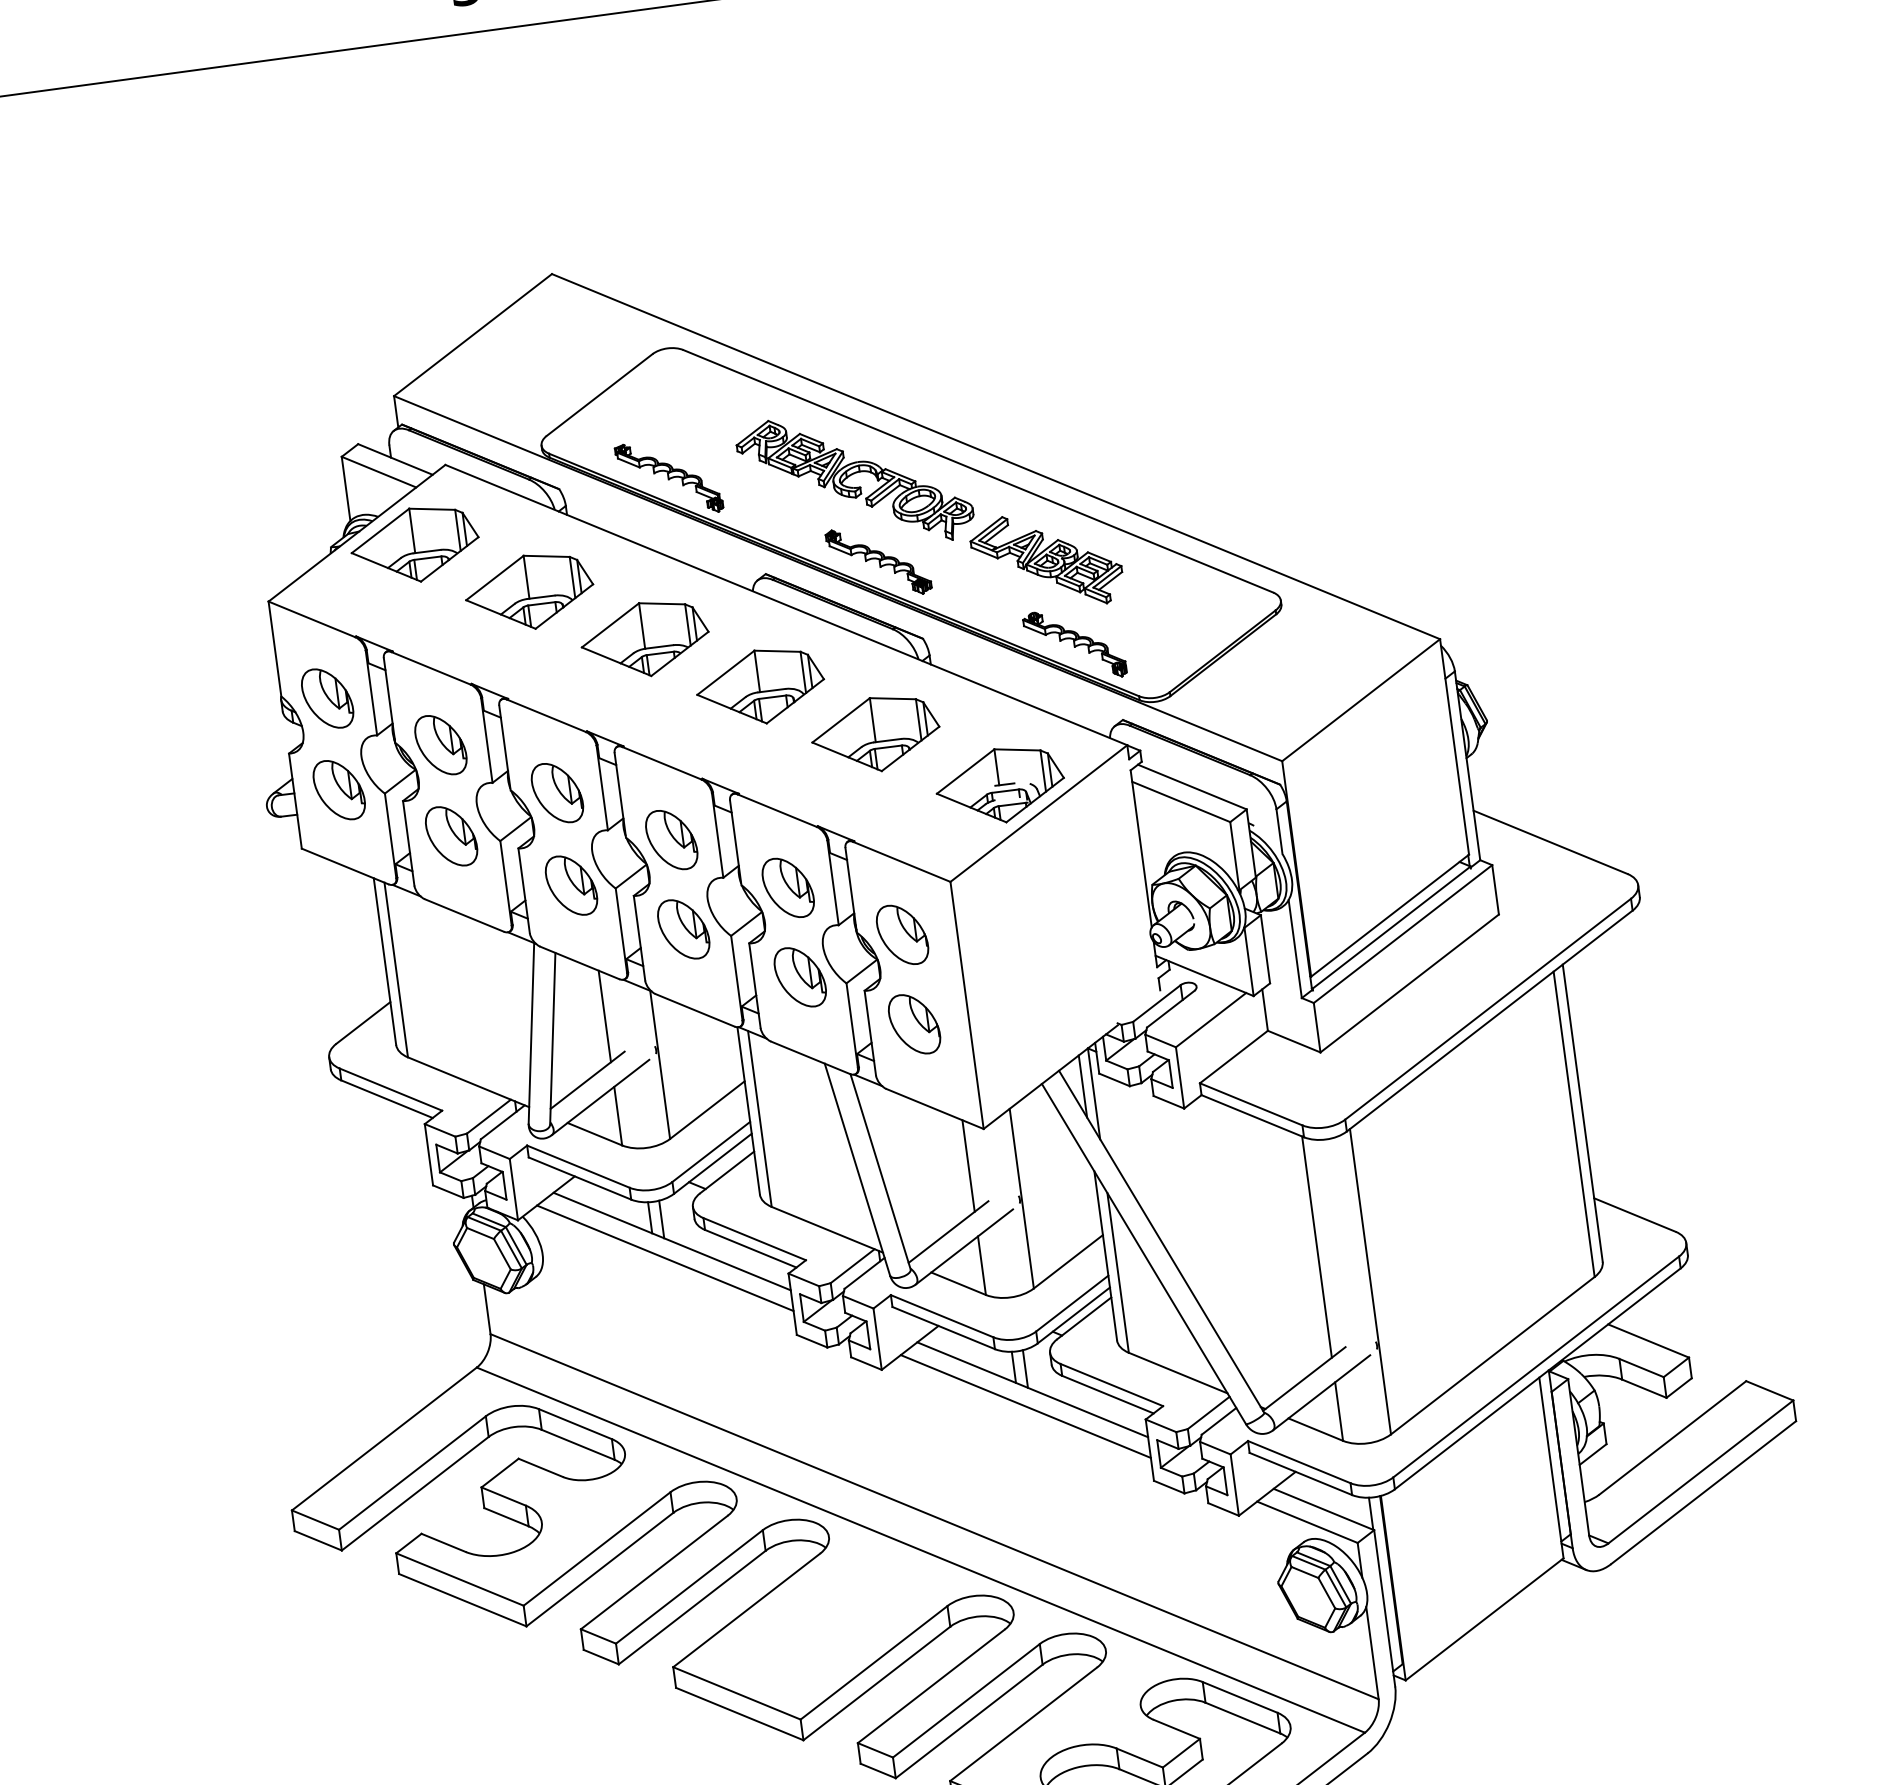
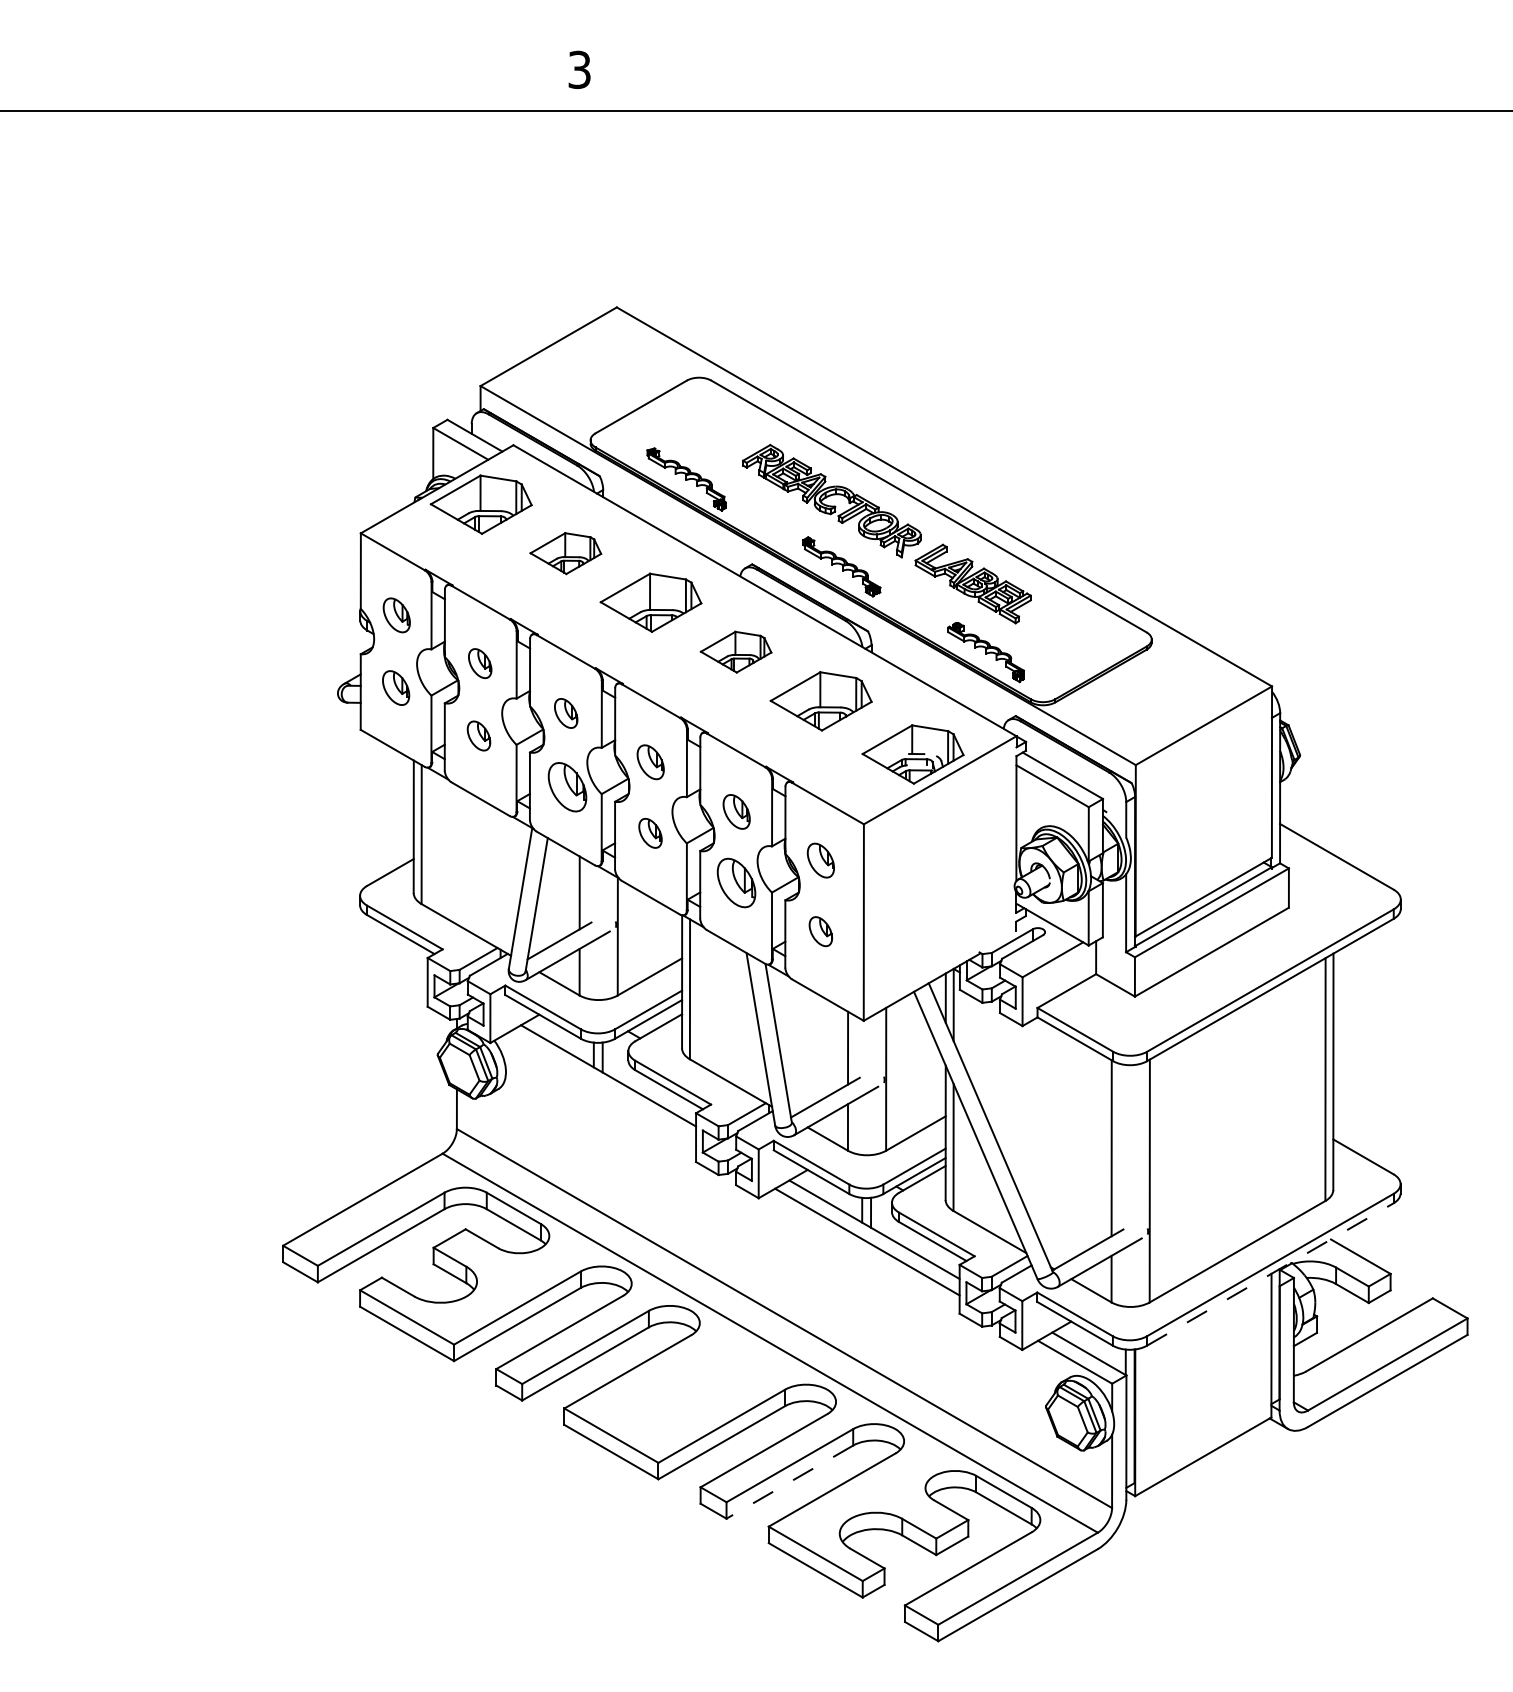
part: (529, 592) -> (565, 553), size x0.7
part: (759, 687) -> (735, 652), size x0.7
part: (327, 698) -> (396, 615), size x0.7
part: (439, 745) -> (479, 663), size x0.6
part: (338, 789) -> (395, 687), size x0.7
part: (556, 793) -> (565, 713), size x0.6
part: (450, 835) -> (478, 735), size x0.6
part: (671, 840) -> (650, 762), size x0.7
part: (788, 887) -> (736, 811), size x0.7
part: (683, 929) -> (650, 833), size x0.6
part: (902, 934) -> (820, 860), size x0.7
part: (914, 1024) -> (820, 931), size x0.6
line: (665, 1257) -> (601, 1087), removed
line: (1538, 1378) -> (1270, 1274), solid -> dashed
line: (968, 1721) -> (789, 1482), solid -> dashed

